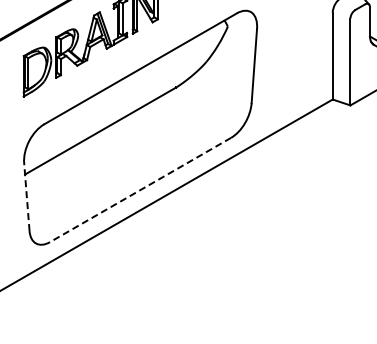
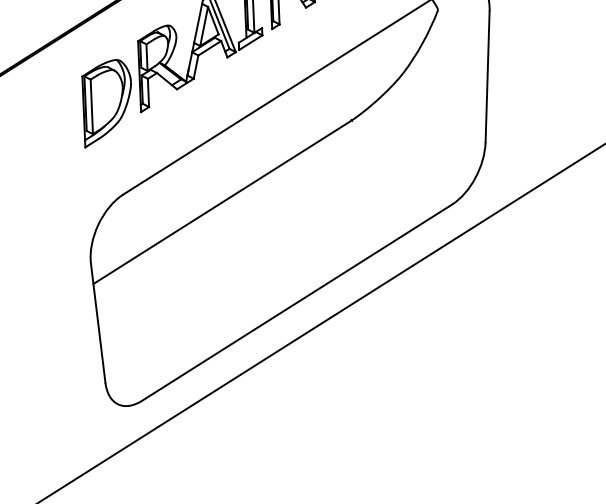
line: (140, 190) -> (297, 303), dashed -> solid
line: (26, 196) -> (97, 322), dashed -> solid

